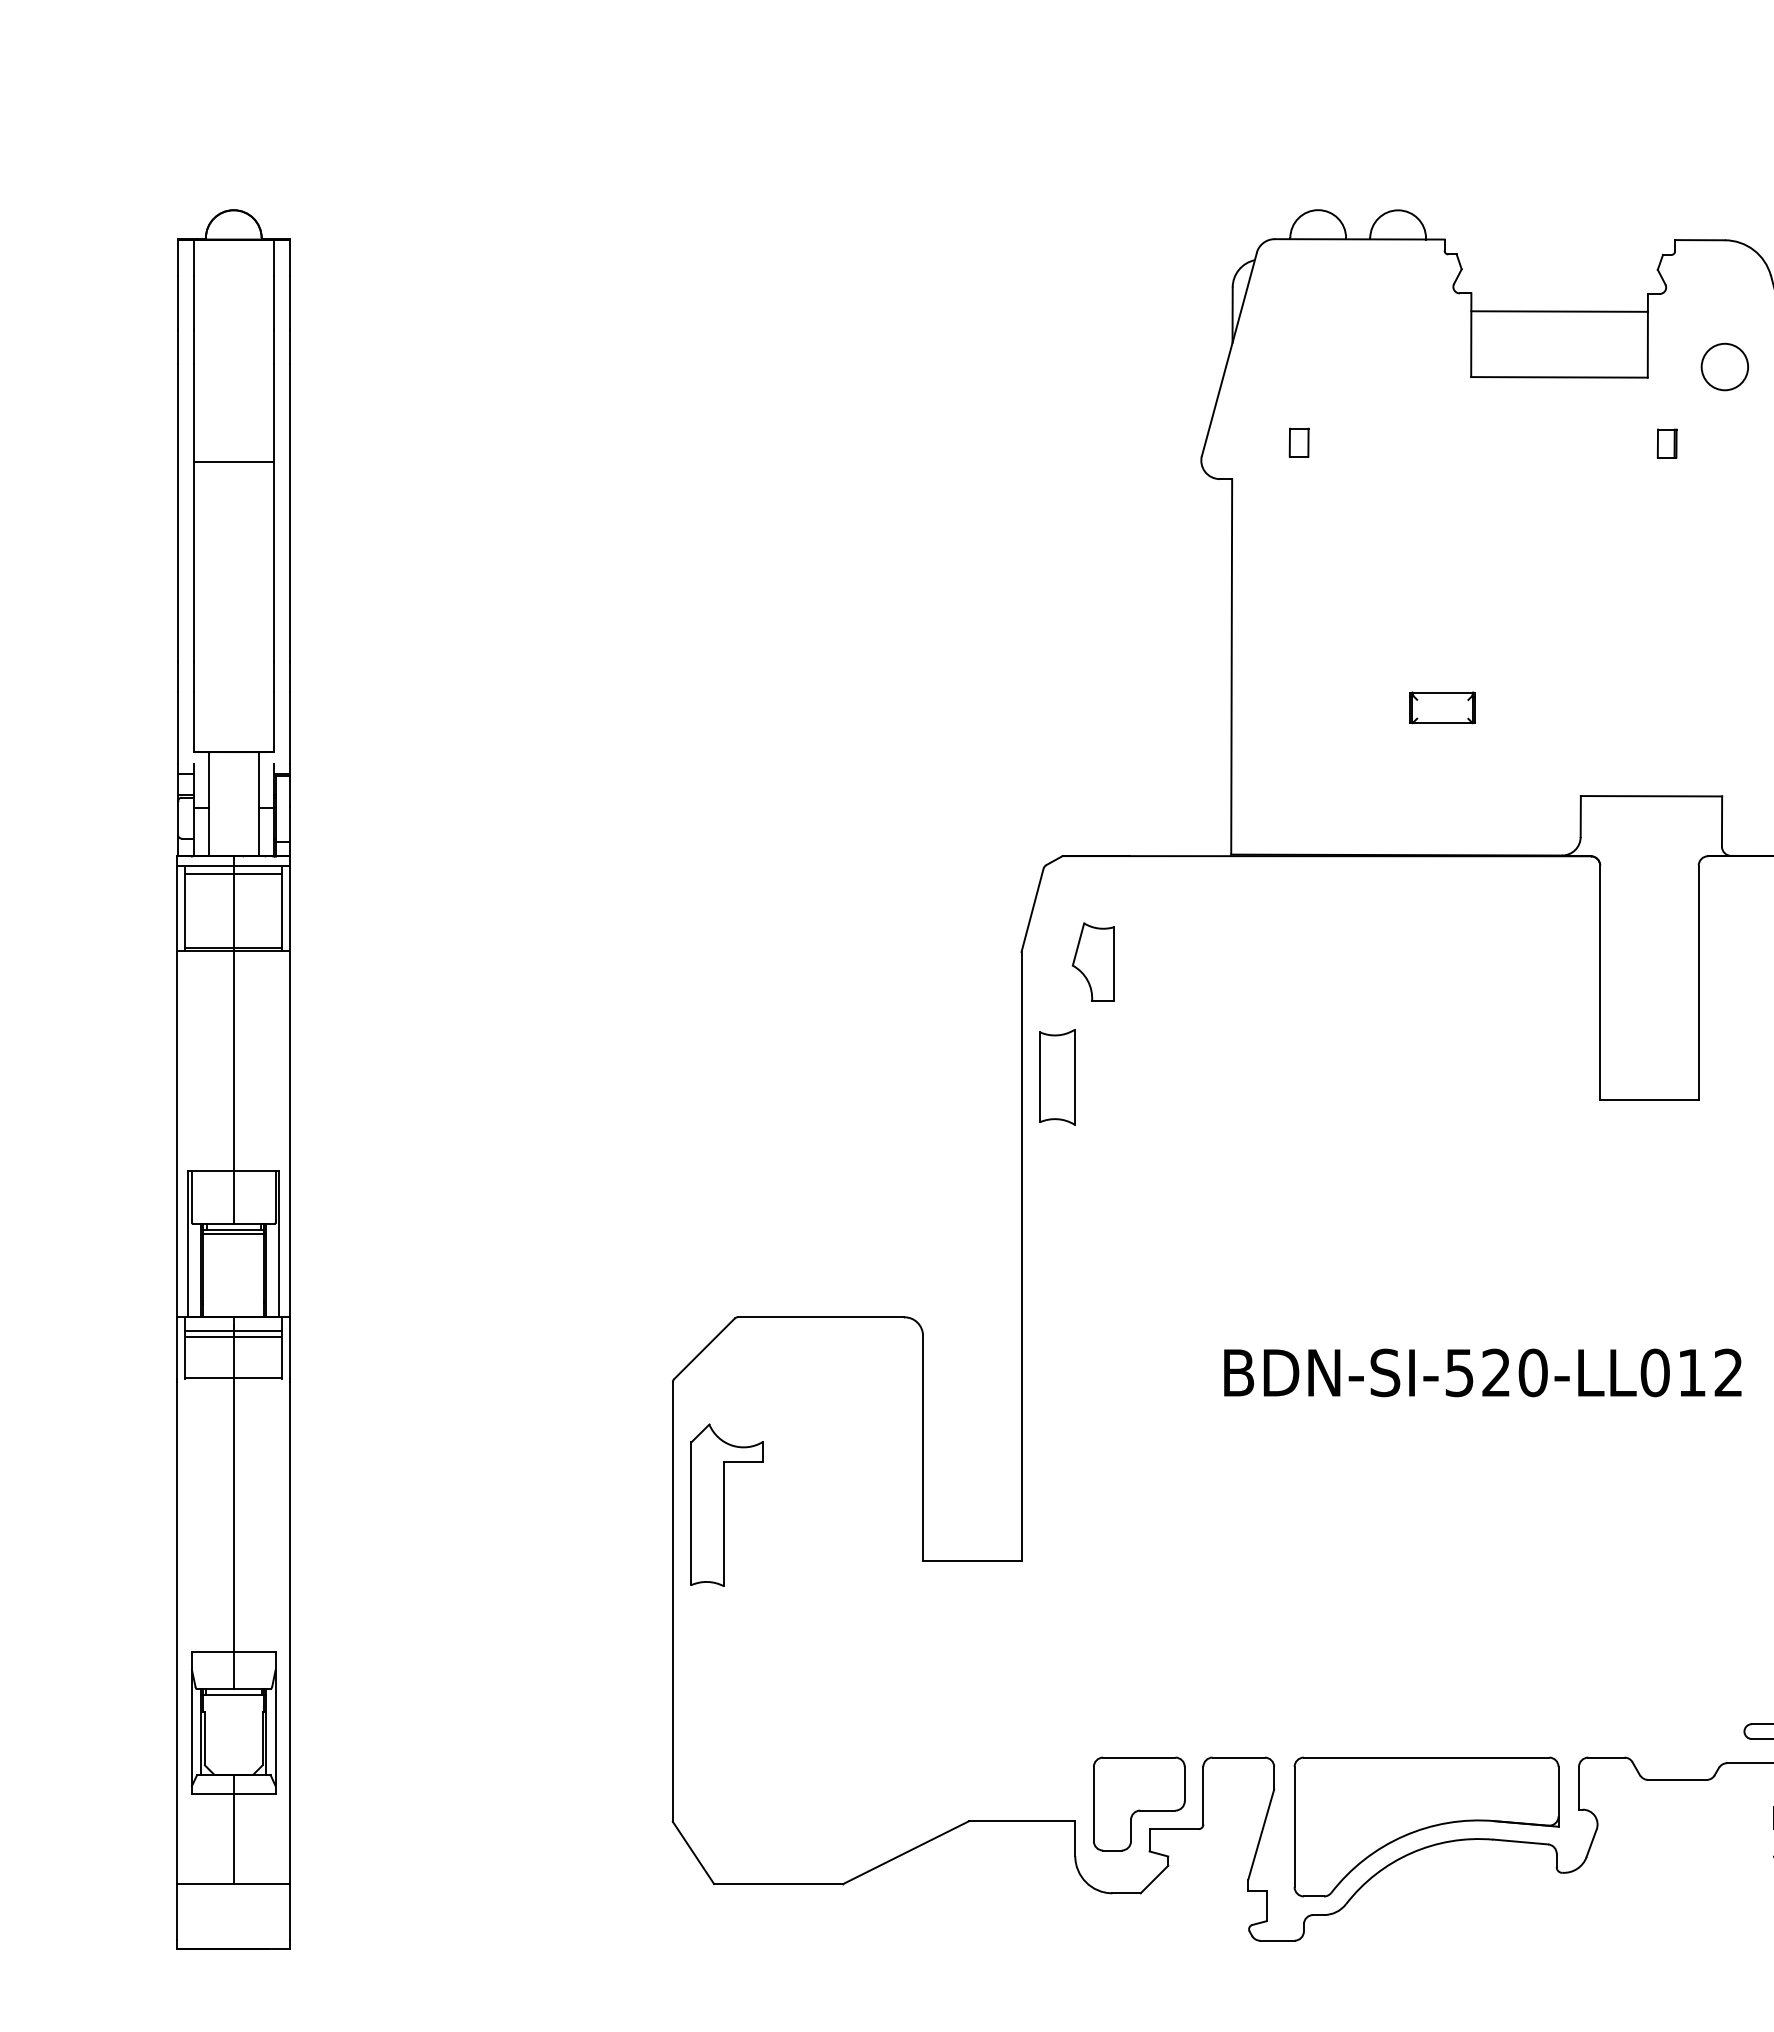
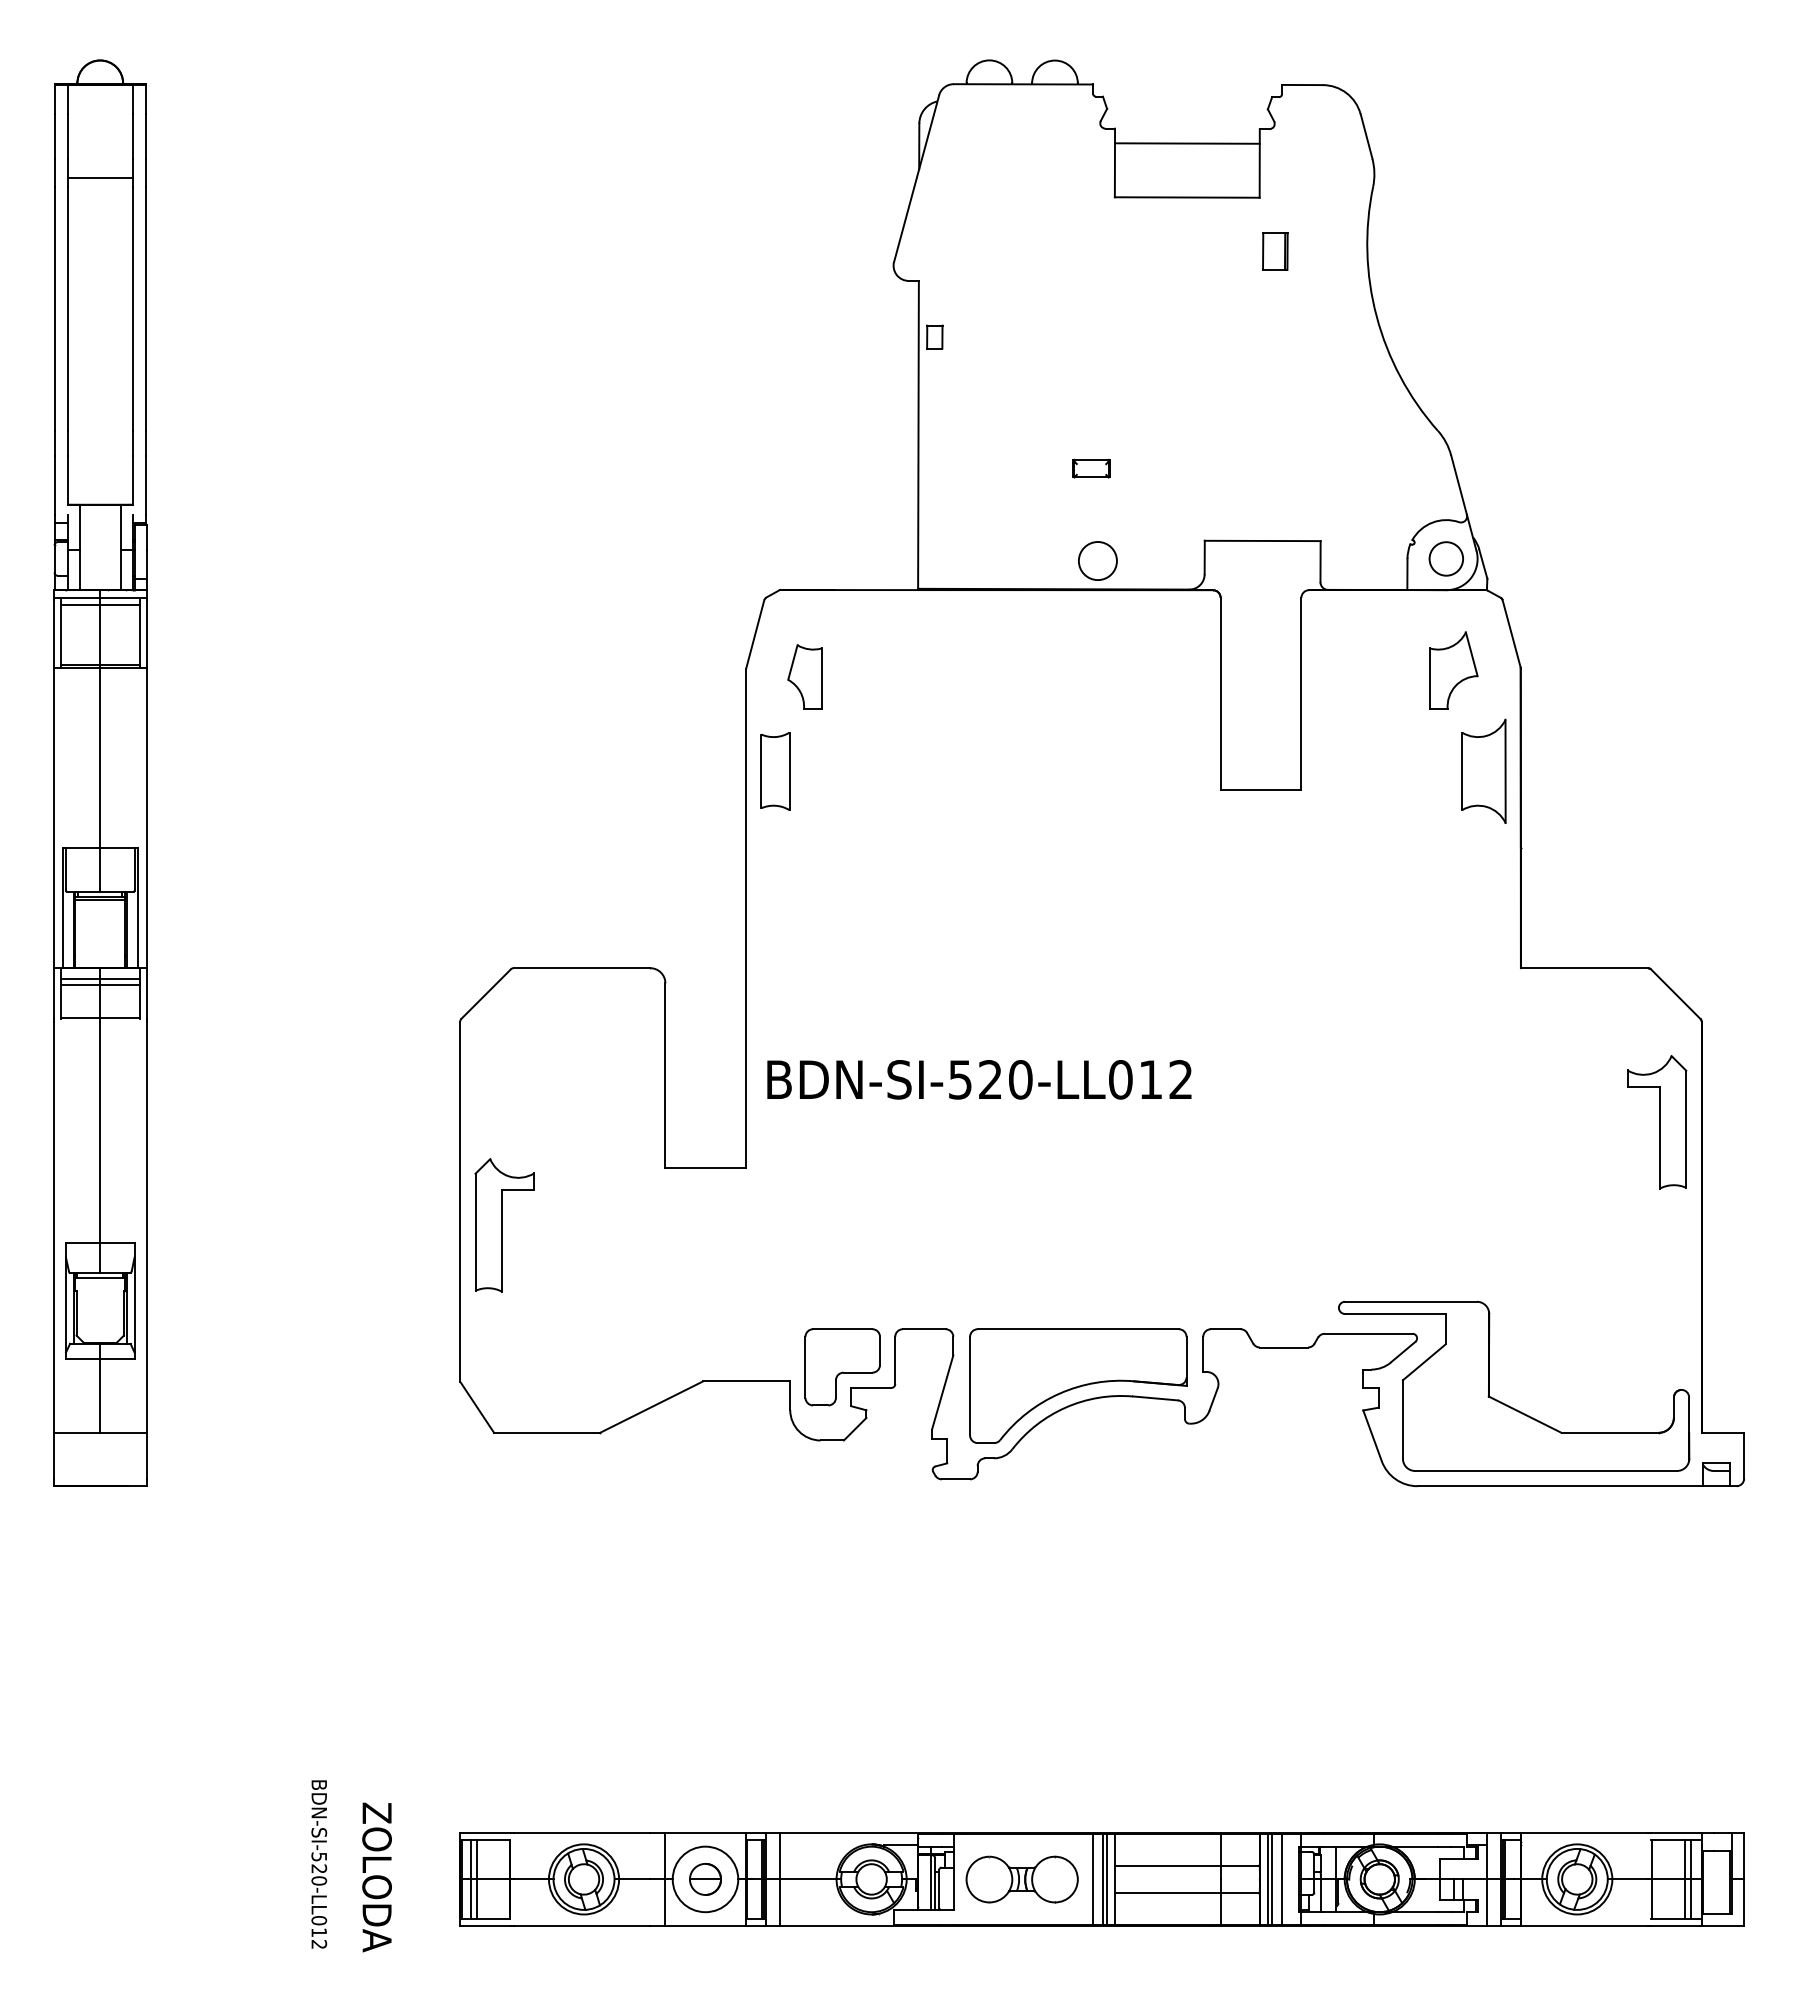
circle: (1724, 366) -> (1097, 560), moved
part: (1298, 441) -> (934, 336), moved
part: (1667, 443) -> (1275, 251), size x1.6
line: (234, 461) -> (100, 177), moved
part: (1442, 707) -> (1091, 468), size x0.7
text: (1482, 1372) -> (979, 1079), moved
part: (726, 1505) -> (504, 1225), moved

